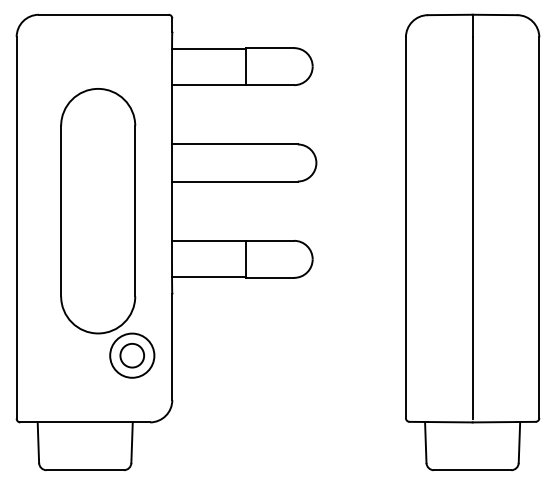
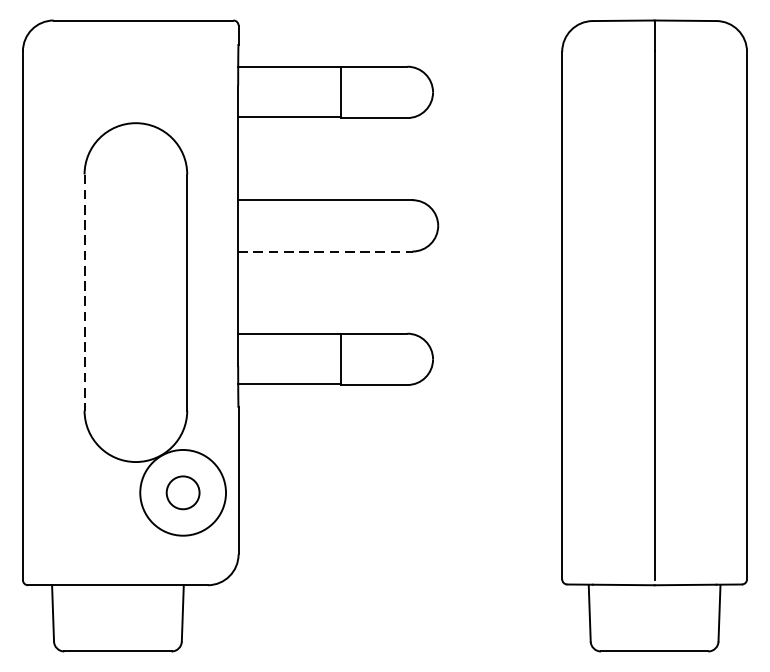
line: (234, 181) -> (324, 251), solid -> dashed
line: (61, 211) -> (85, 293), solid -> dashed
circle: (132, 355) -> (183, 492), size x1.4

